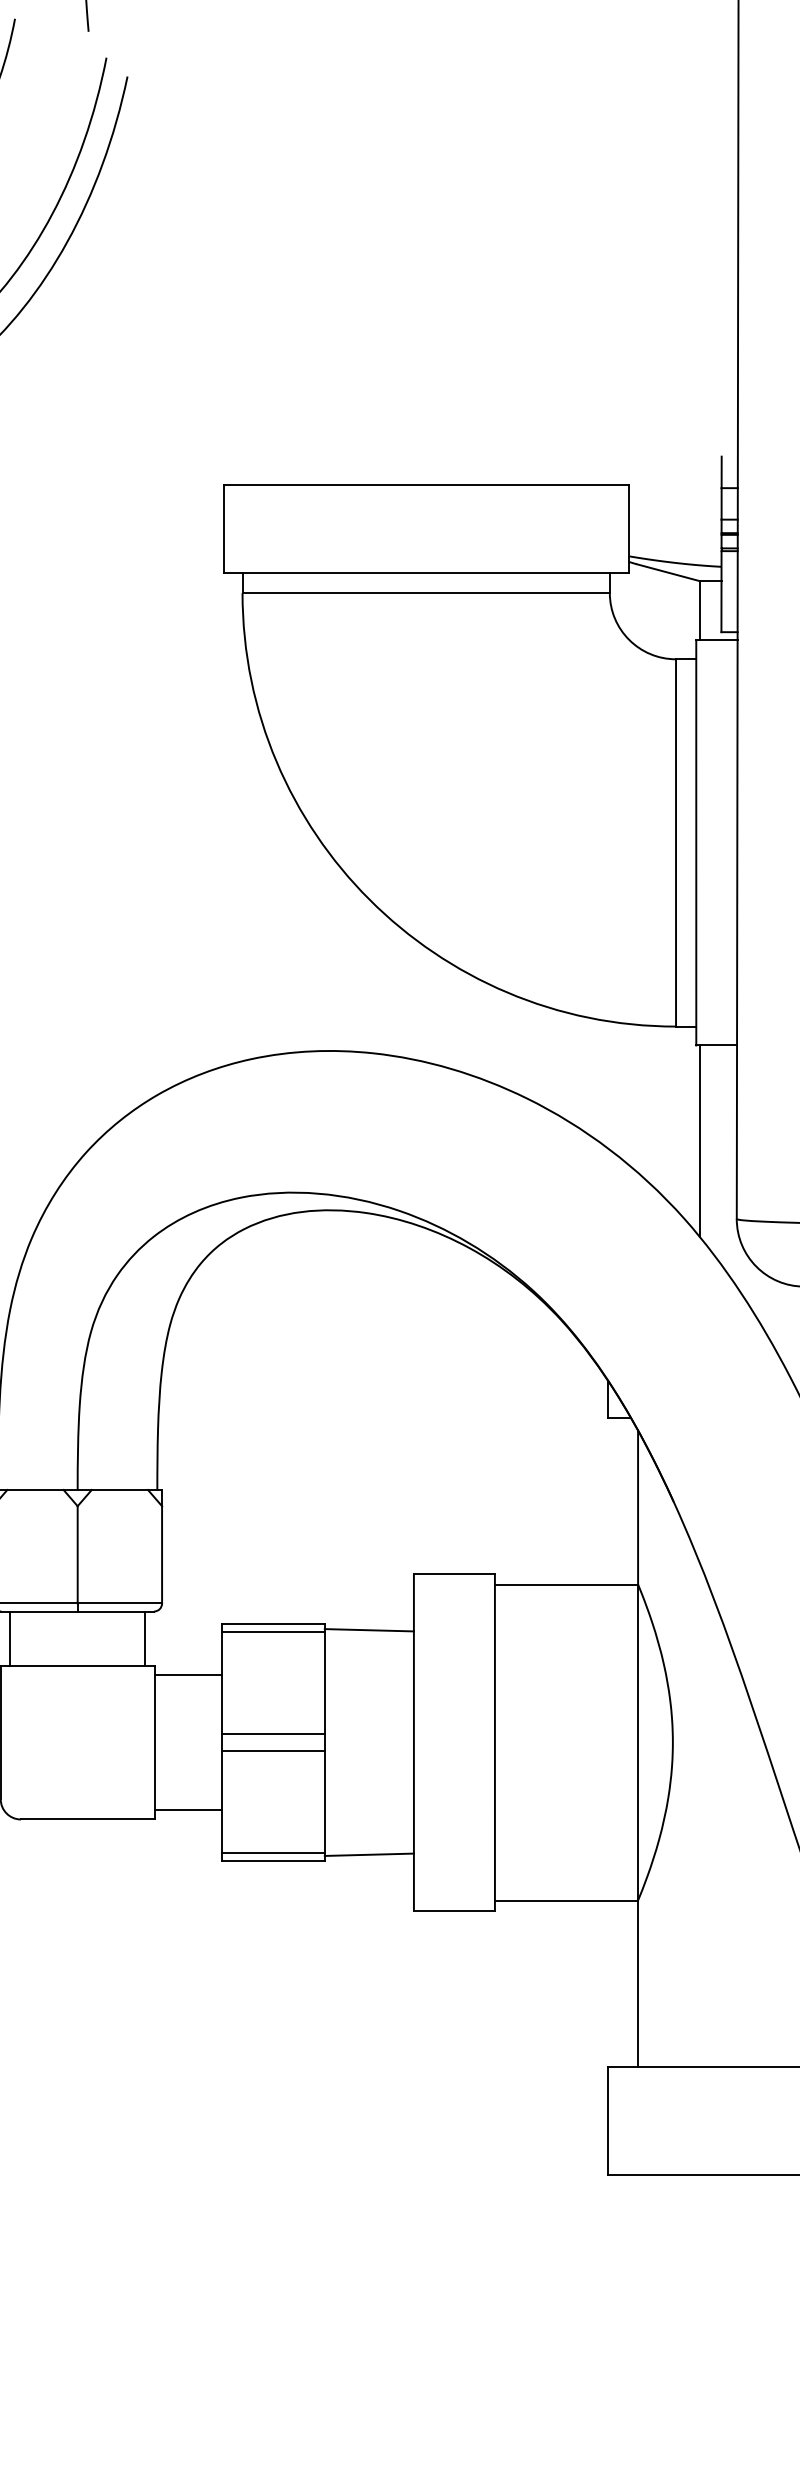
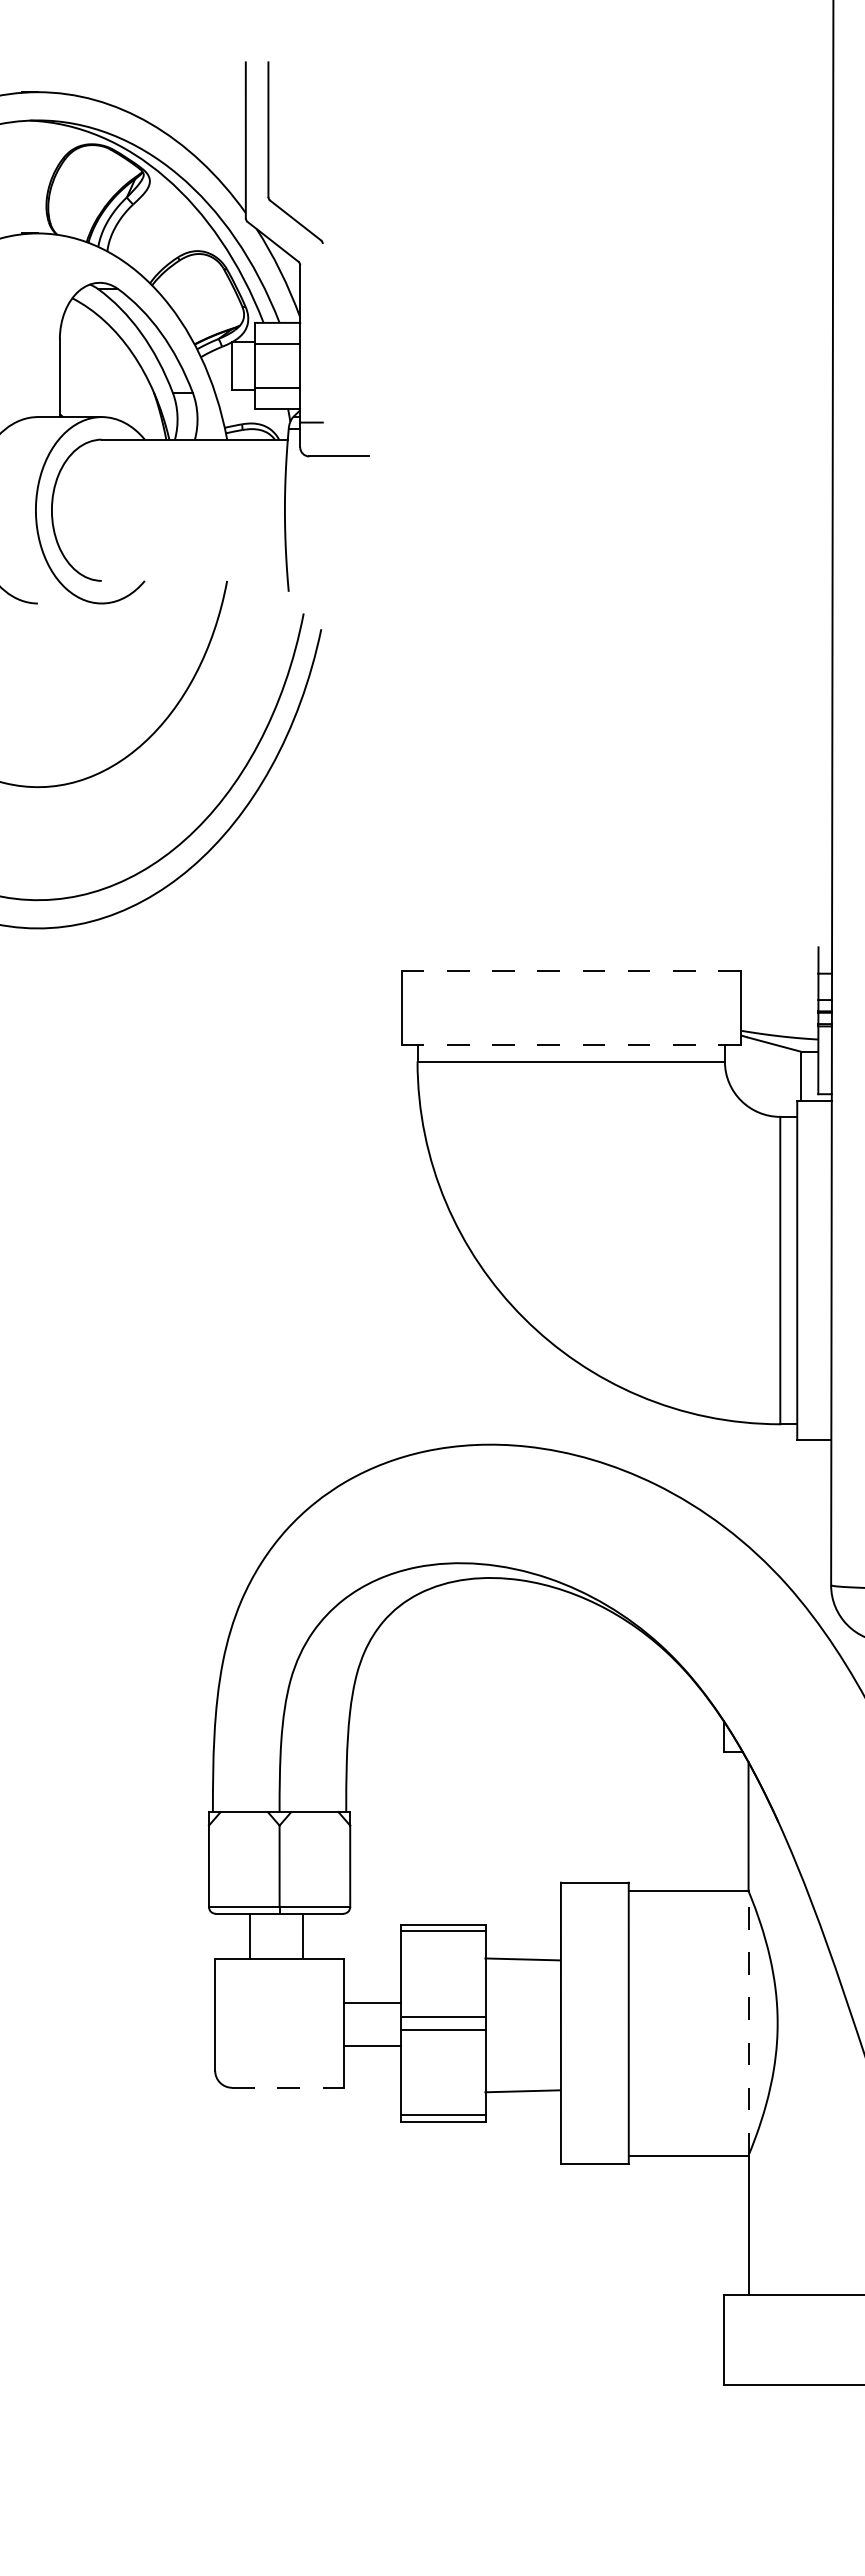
line: (426, 485) -> (571, 971), solid -> dashed
line: (426, 572) -> (571, 1044), solid -> dashed
line: (700, 1141) -> (800, 1520), removed
line: (369, 1630) -> (522, 1959), moved
line: (10, 1637) -> (250, 1935), moved
line: (145, 1637) -> (303, 1935), moved
line: (188, 1674) -> (372, 2002), moved
line: (638, 1741) -> (748, 2022), solid -> dashed
line: (188, 1809) -> (372, 2045), moved
line: (88, 1819) -> (288, 2087), solid -> dashed
line: (369, 1855) -> (522, 2091), moved

